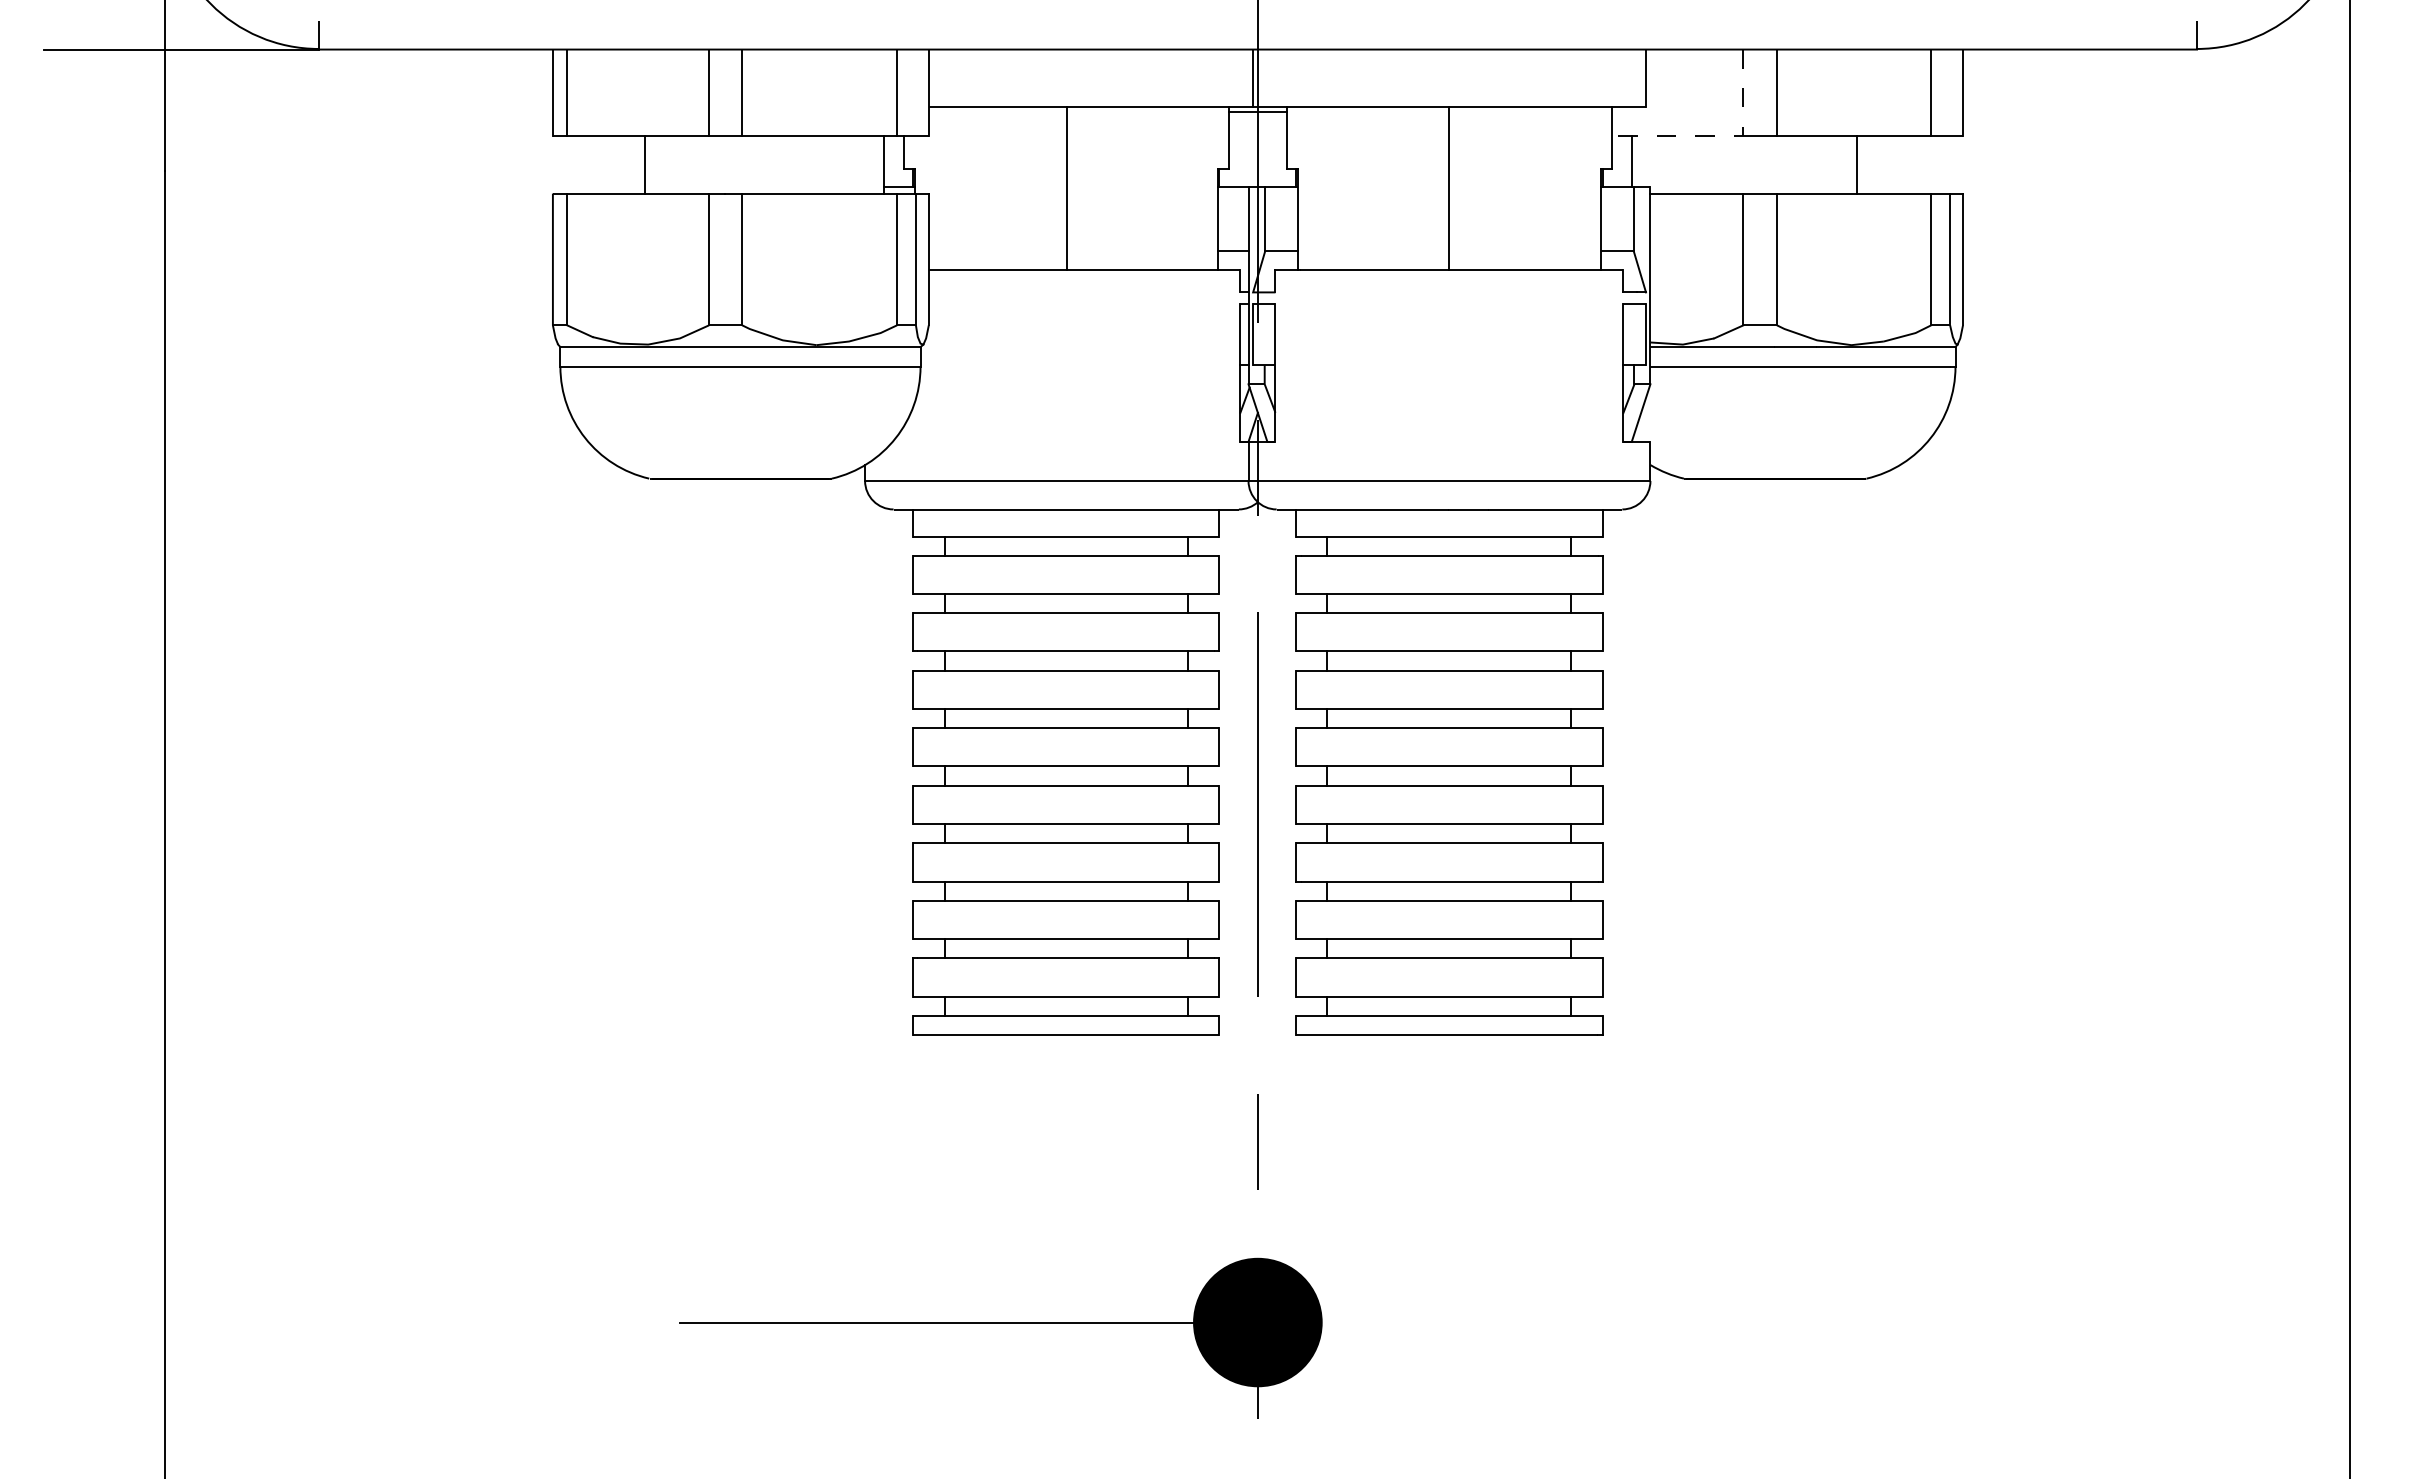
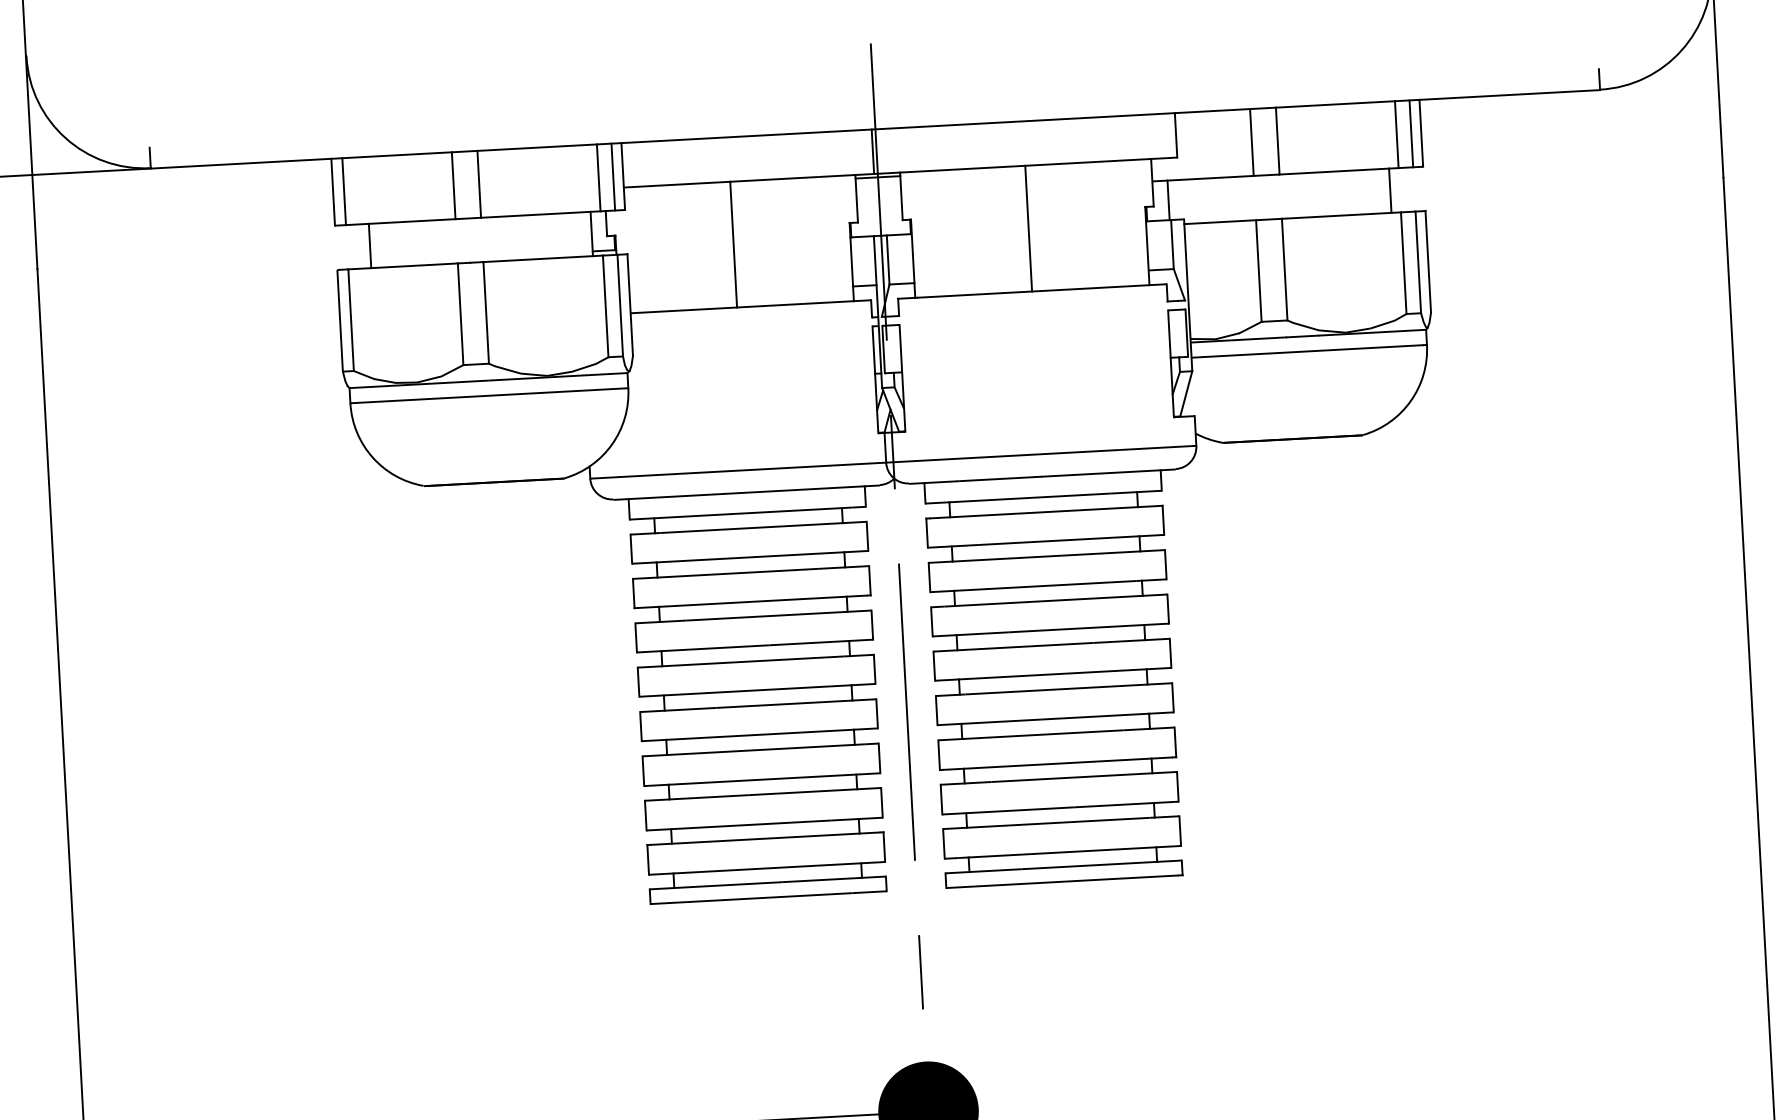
line: (915, 92) -> (612, 176), added
line: (1950, 92) -> (1411, 133), added
line: (1721, 136) -> (1236, 177), dashed -> solid
line: (644, 164) -> (369, 245), moved
line: (1856, 164) -> (1389, 190), moved

